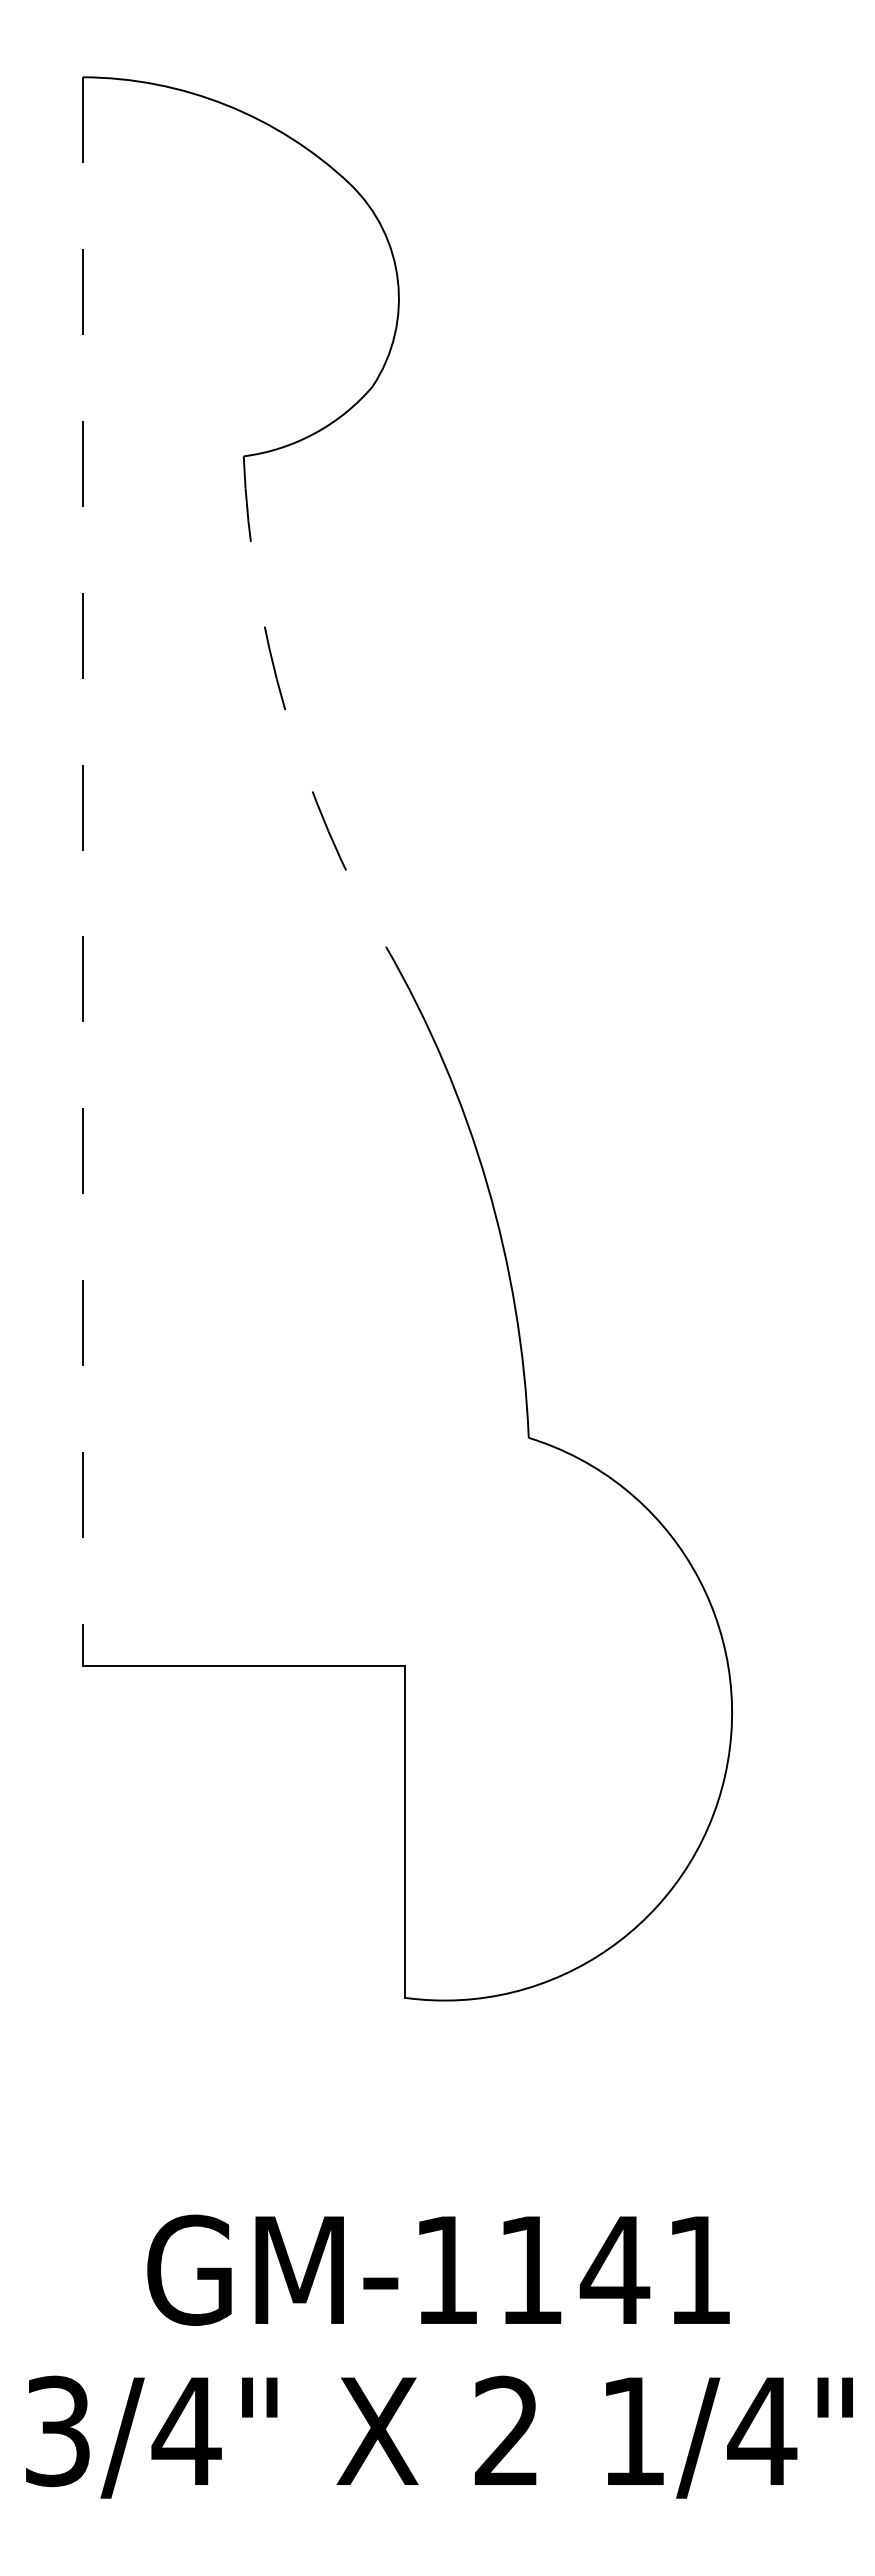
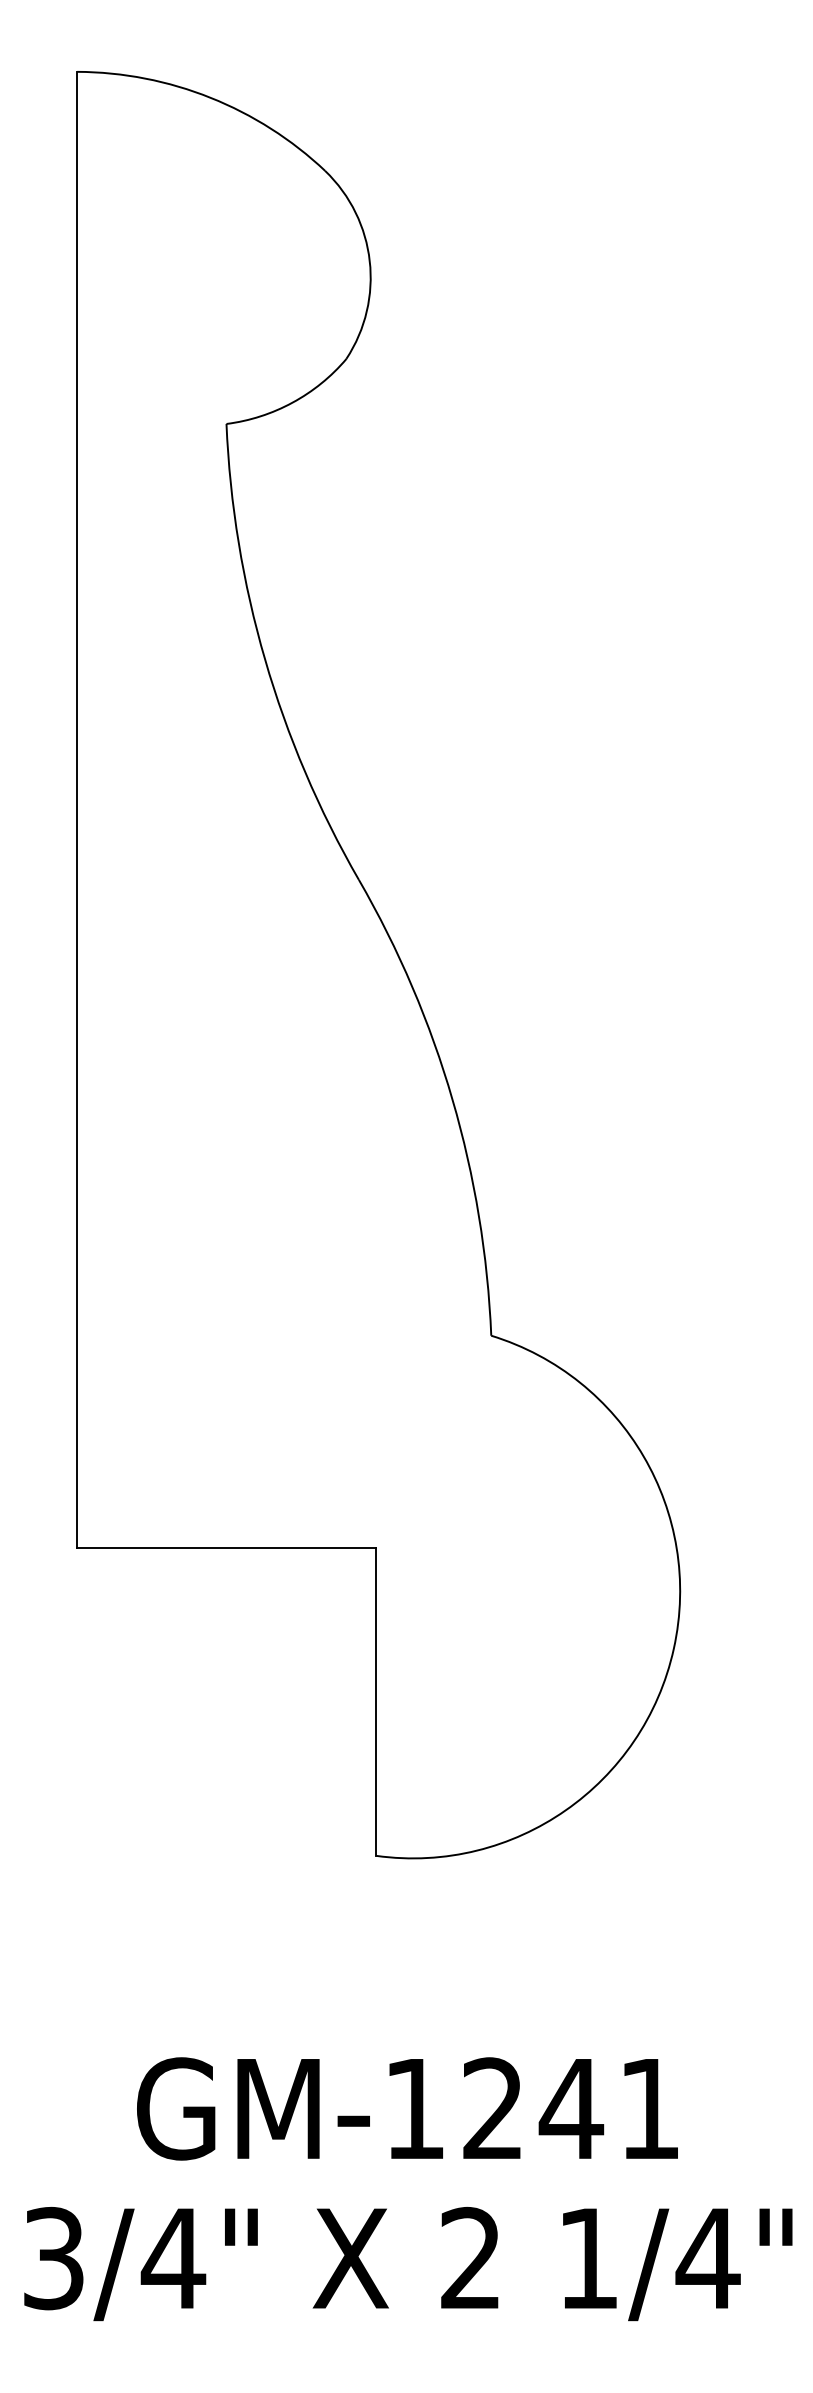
arc: (285, 710) -> (265, 660), dashed -> solid
line: (82, 872) -> (76, 810), dashed -> solid
text: (529, 2268) -> (491, 2107), GM-1141 -> GM-1241

